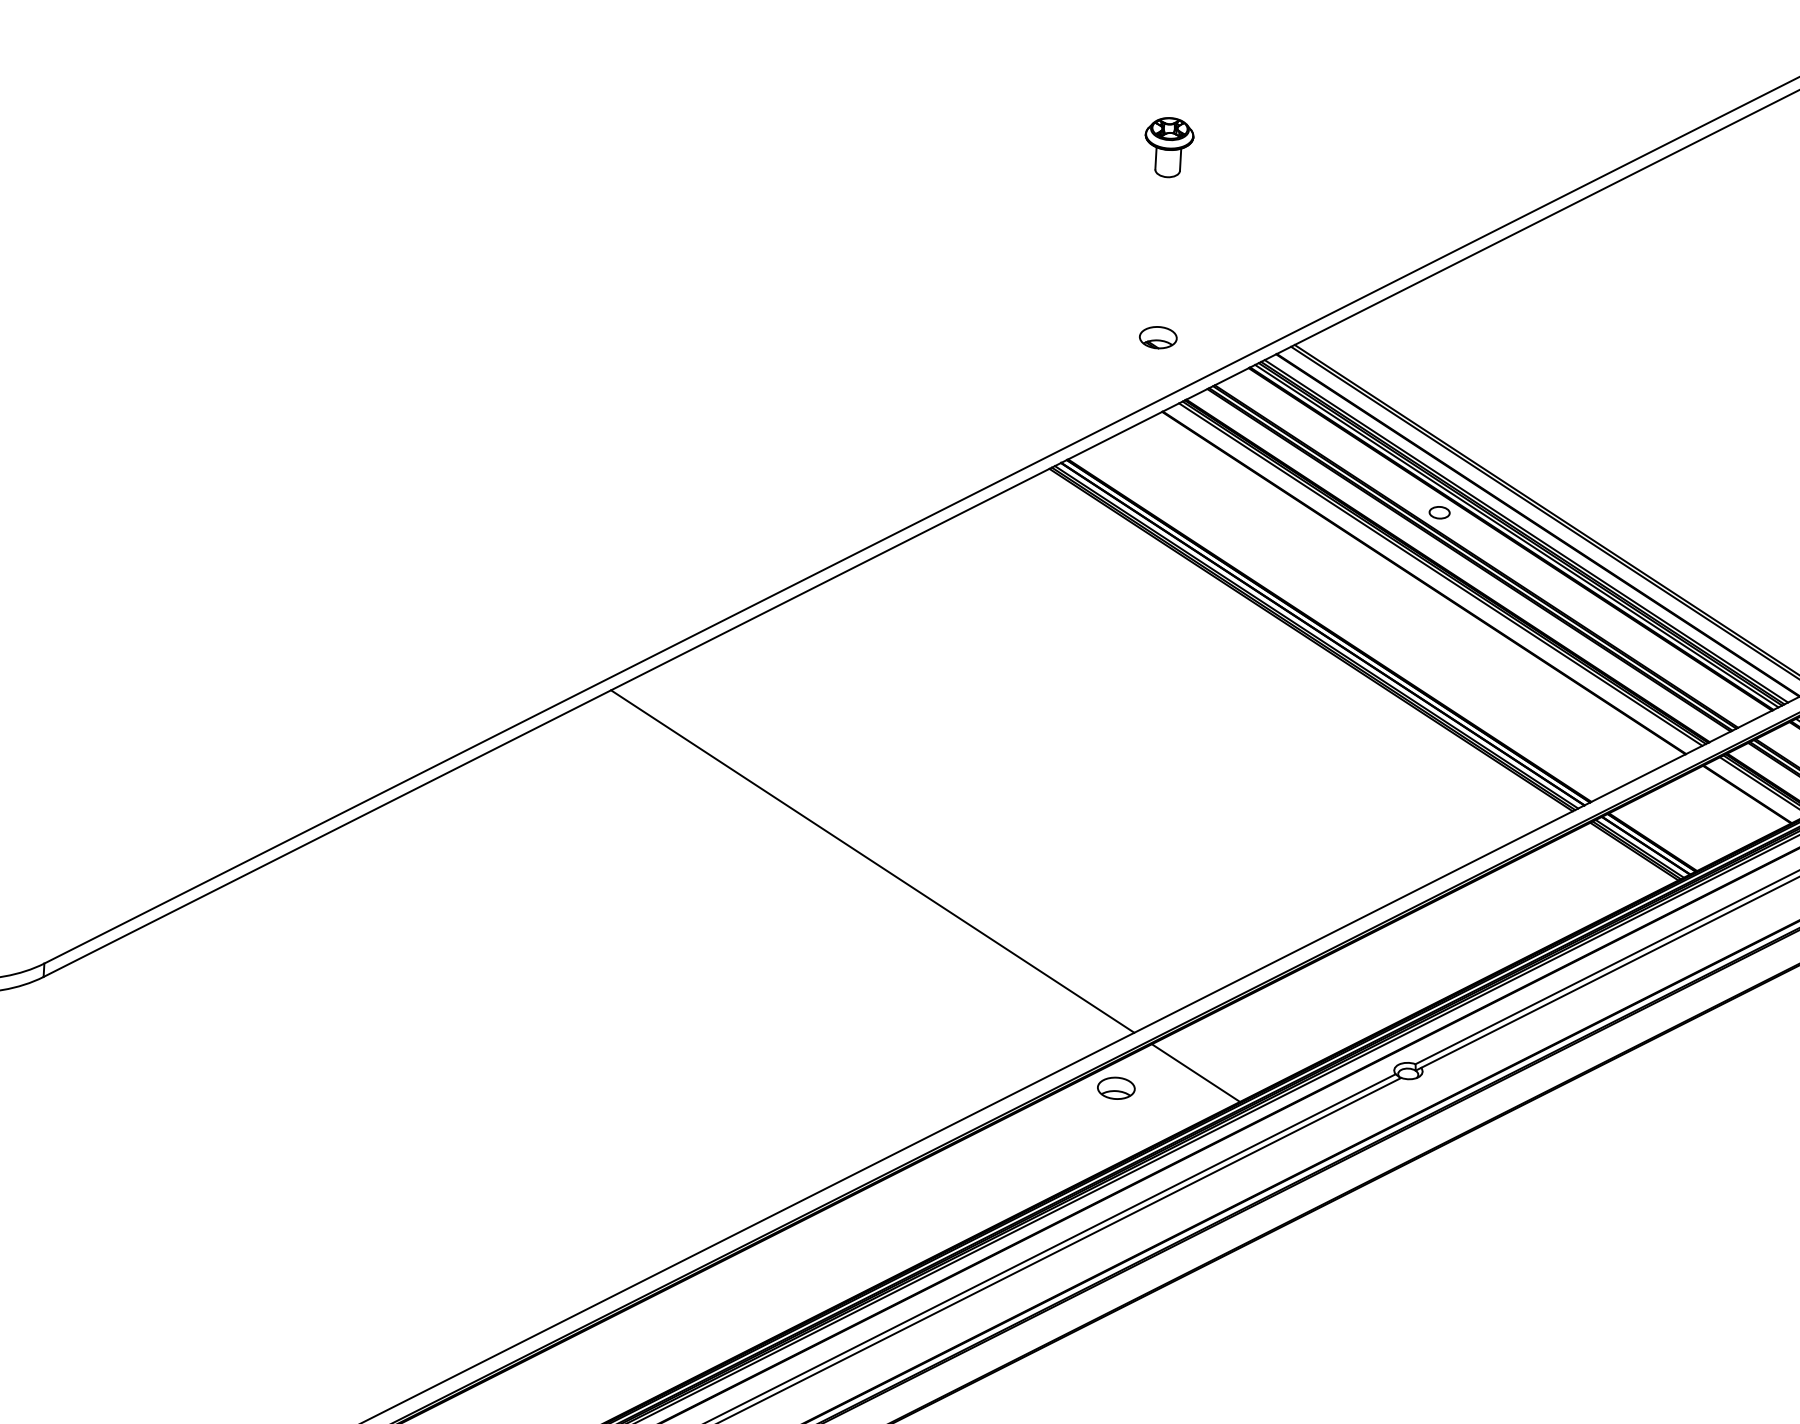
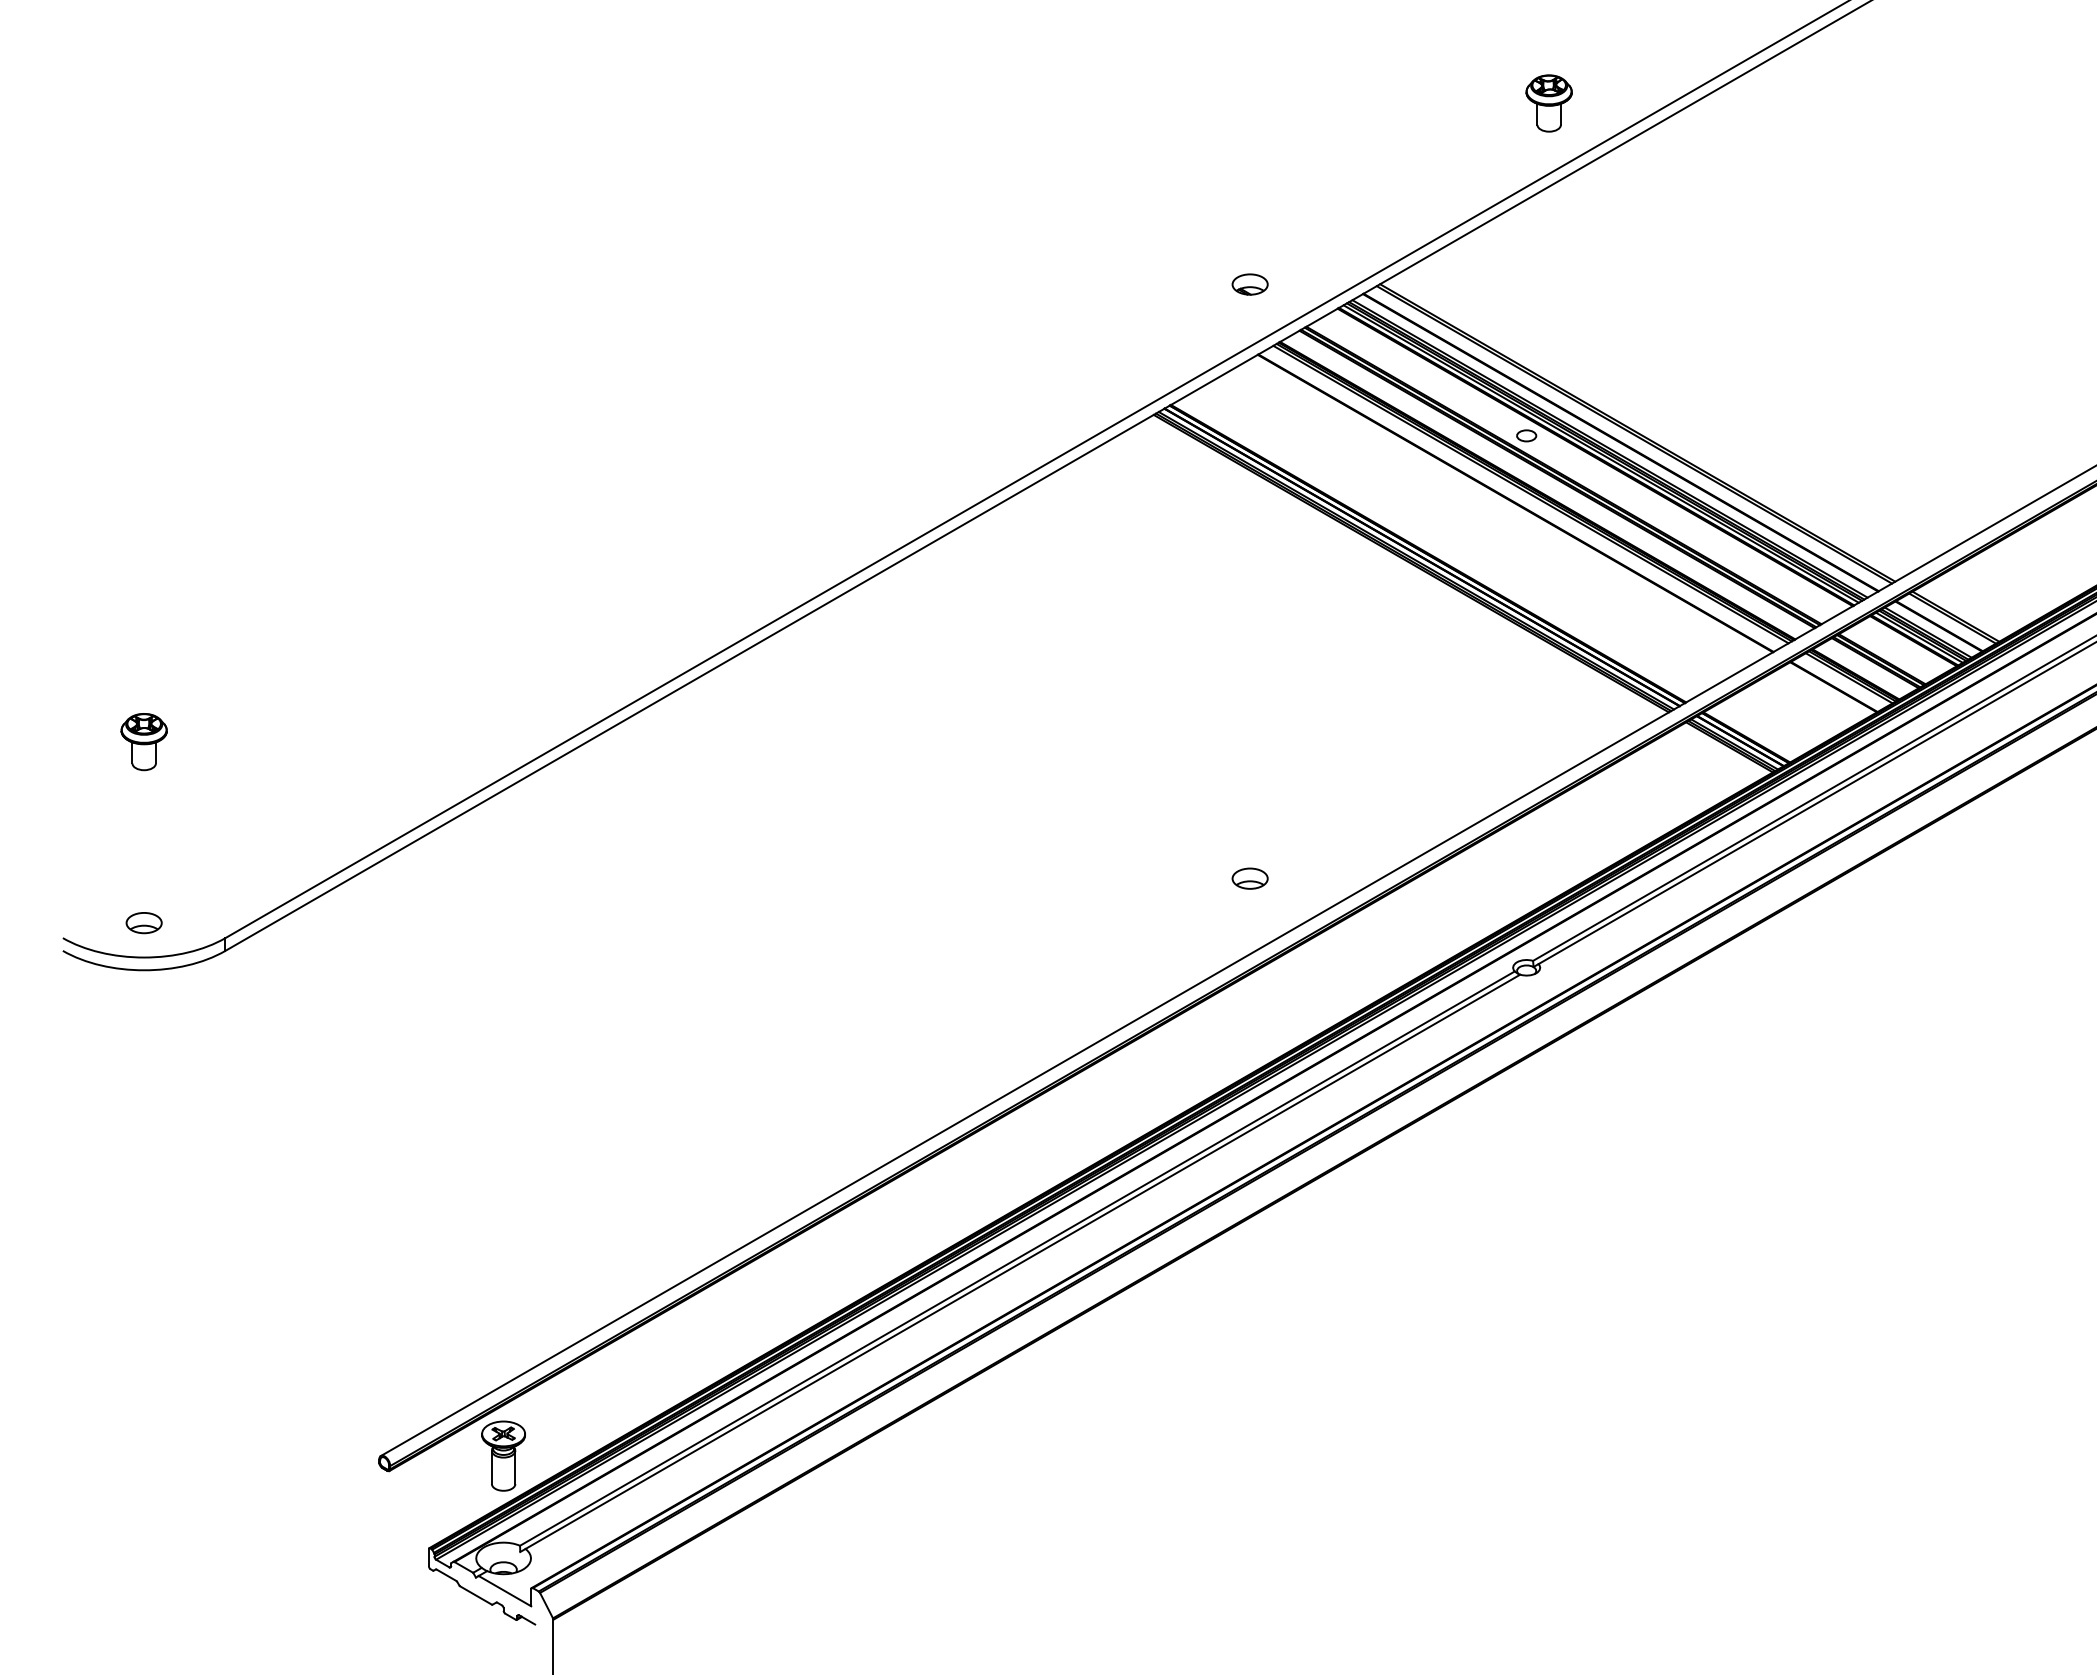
part: (1168, 147) -> (1548, 103), moved
line: (872, 860) -> (1006, 796), removed
line: (1195, 1072) -> (1324, 980), removed
part: (1115, 1088) -> (1249, 878), moved

